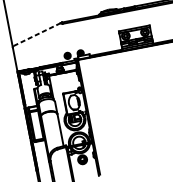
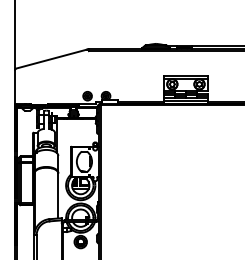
line: (37, 34) -> (52, 58), dashed -> solid

